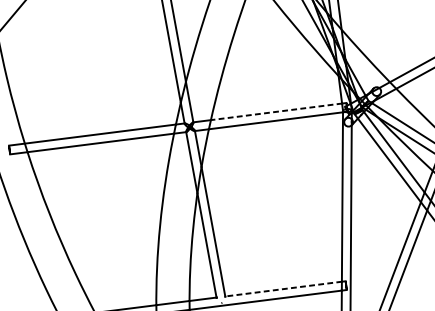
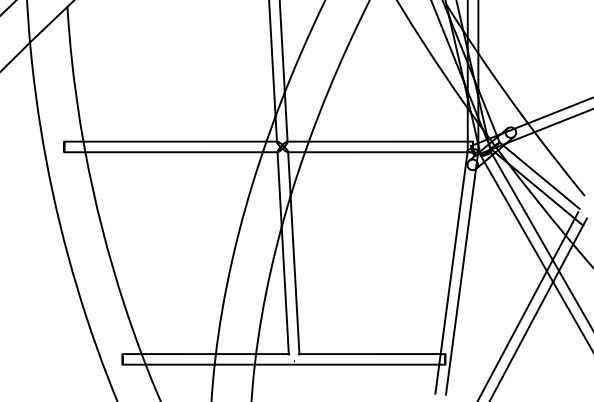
line: (276, 111) -> (388, 141), dashed -> solid
line: (284, 289) -> (370, 354), dashed -> solid

